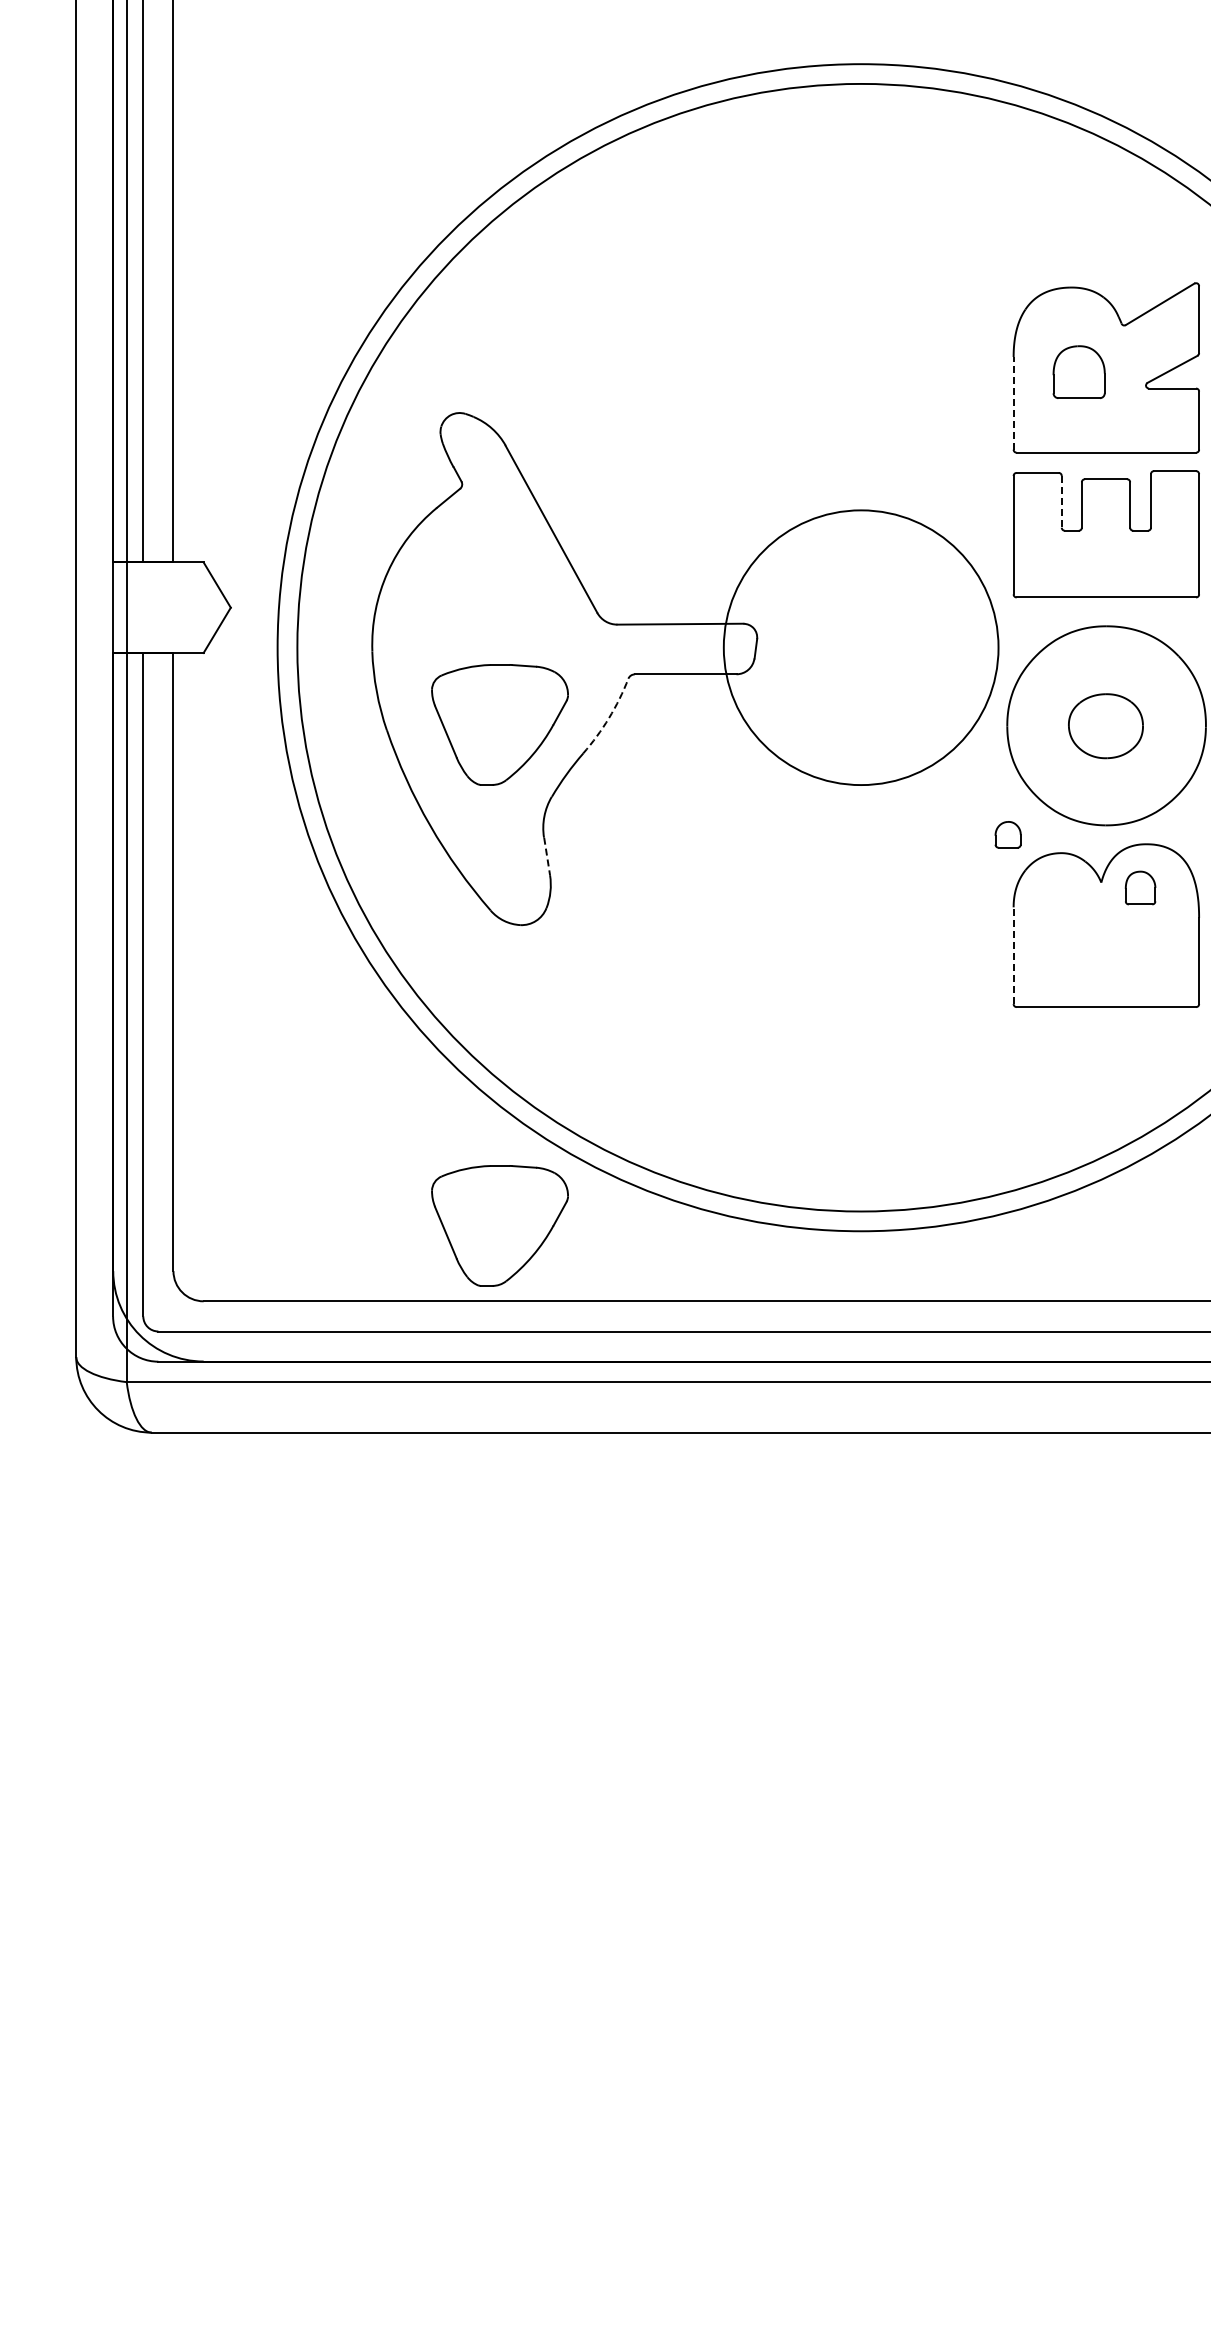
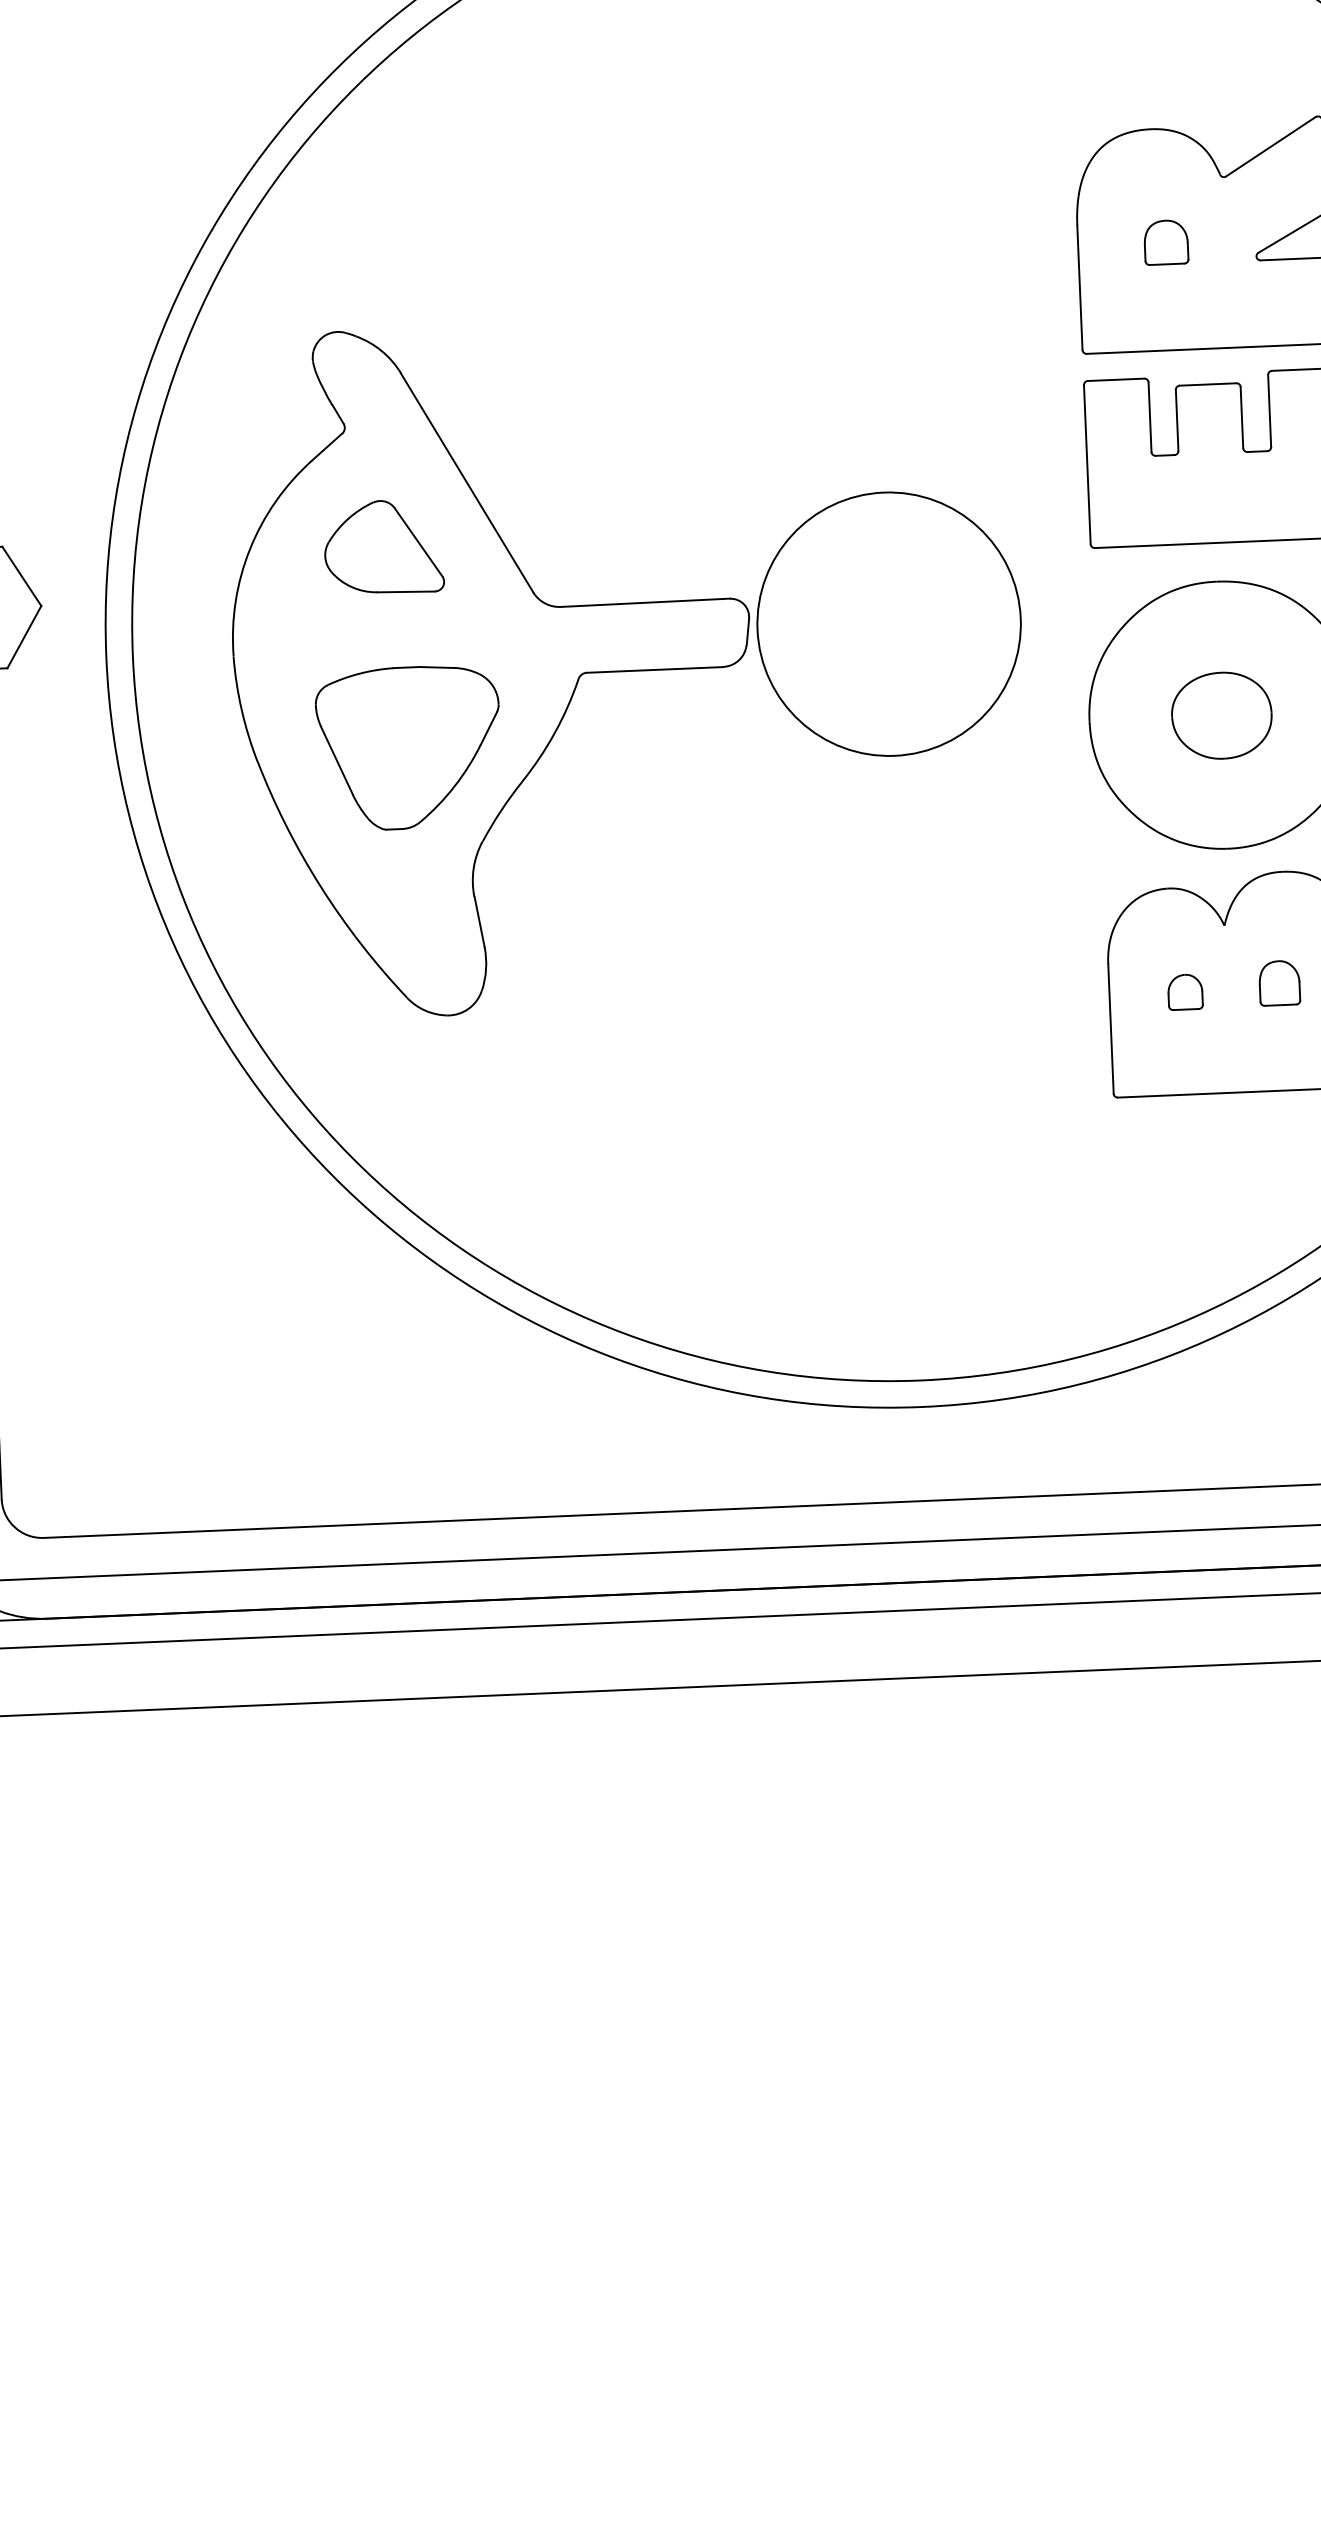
part: (1079, 372) -> (1166, 242), size x0.62
line: (1013, 402) -> (1079, 286), dashed -> solid
line: (1061, 501) -> (1149, 416), dashed -> solid
part: (487, 574) -> (383, 547), added
circle: (861, 647) -> (889, 623), size x0.71
arc: (609, 718) -> (555, 733), dashed -> solid
part: (1007, 834) -> (1184, 991), moved
line: (547, 857) -> (480, 923), dashed -> solid
part: (1140, 887) -> (1279, 982), moved
line: (1013, 955) -> (1110, 1028), dashed -> solid
part: (499, 1225) -> (436, 1419), removed

